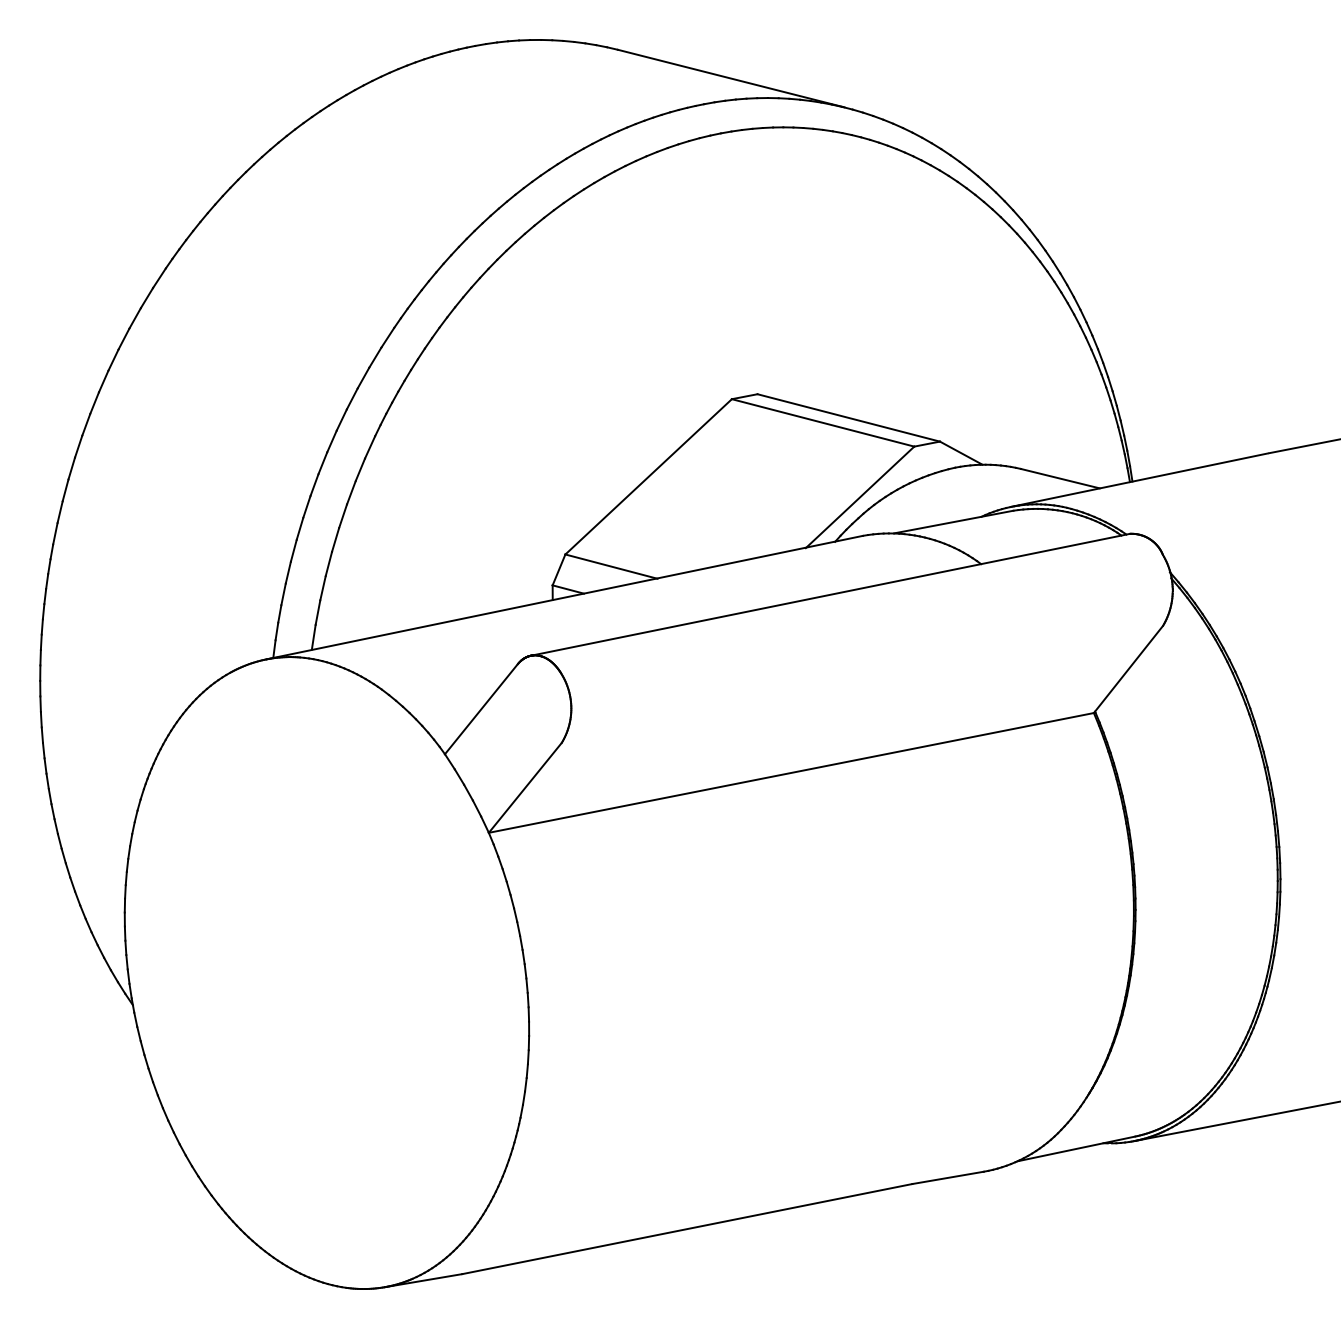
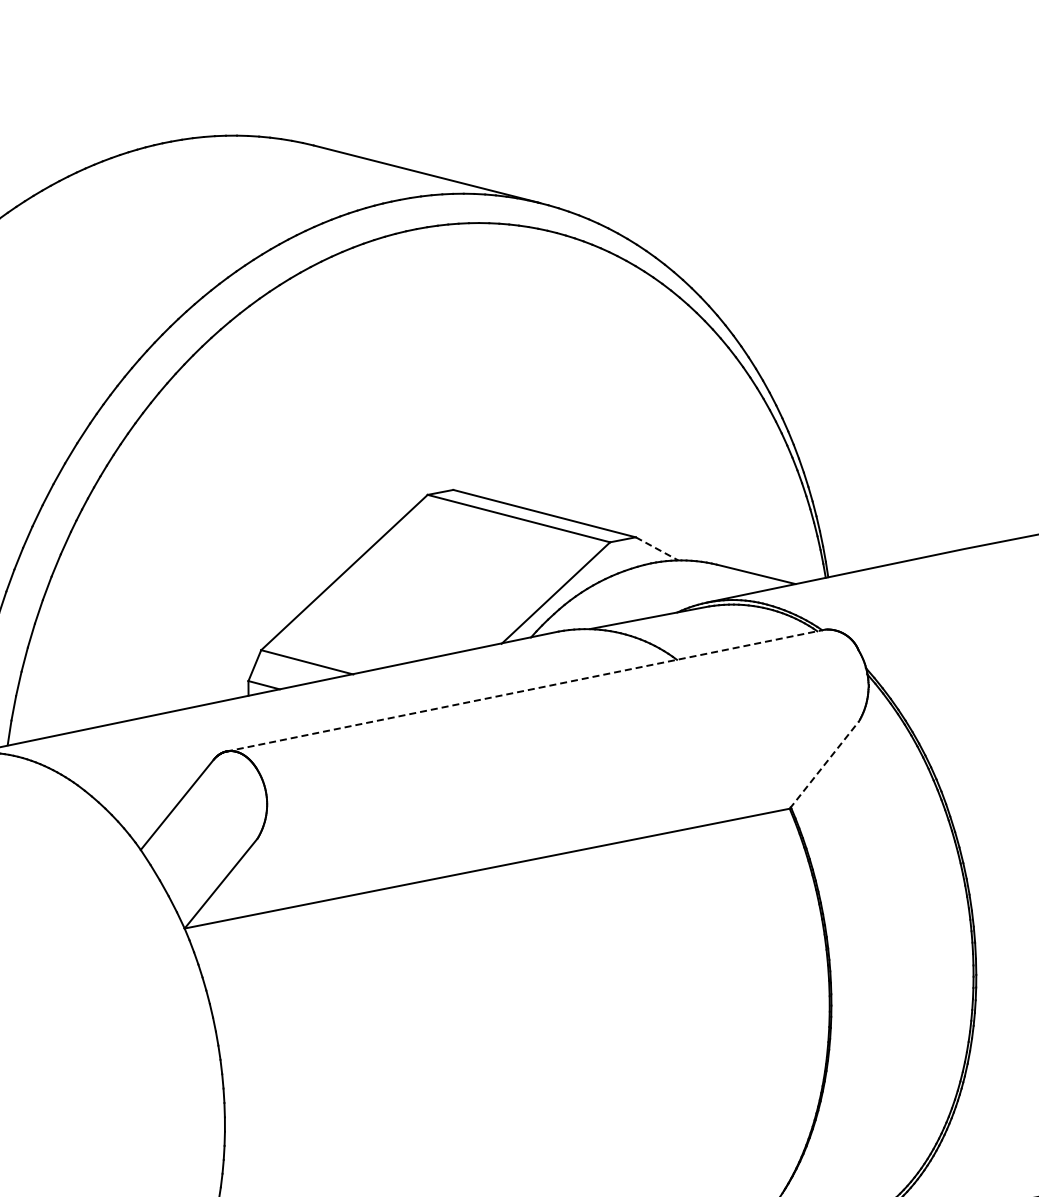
line: (961, 453) -> (657, 549), solid -> dashed
line: (830, 594) -> (526, 690), solid -> dashed
line: (1128, 669) -> (824, 765), solid -> dashed

